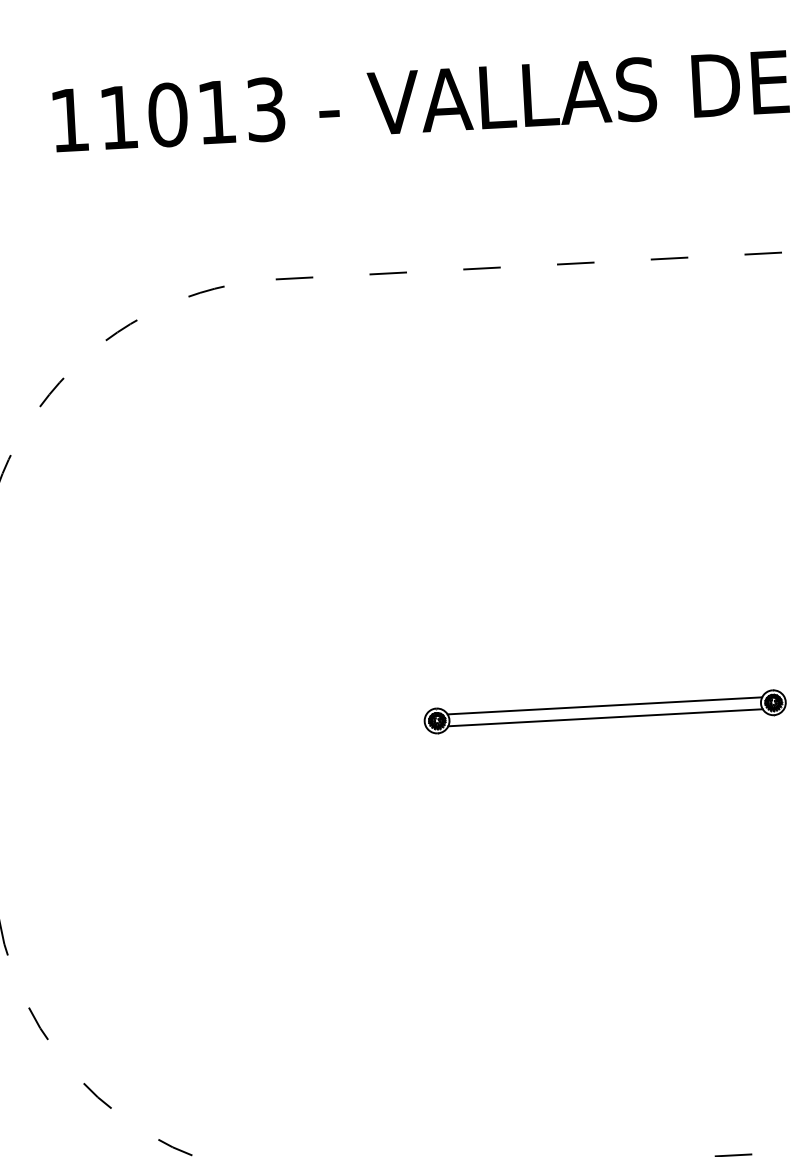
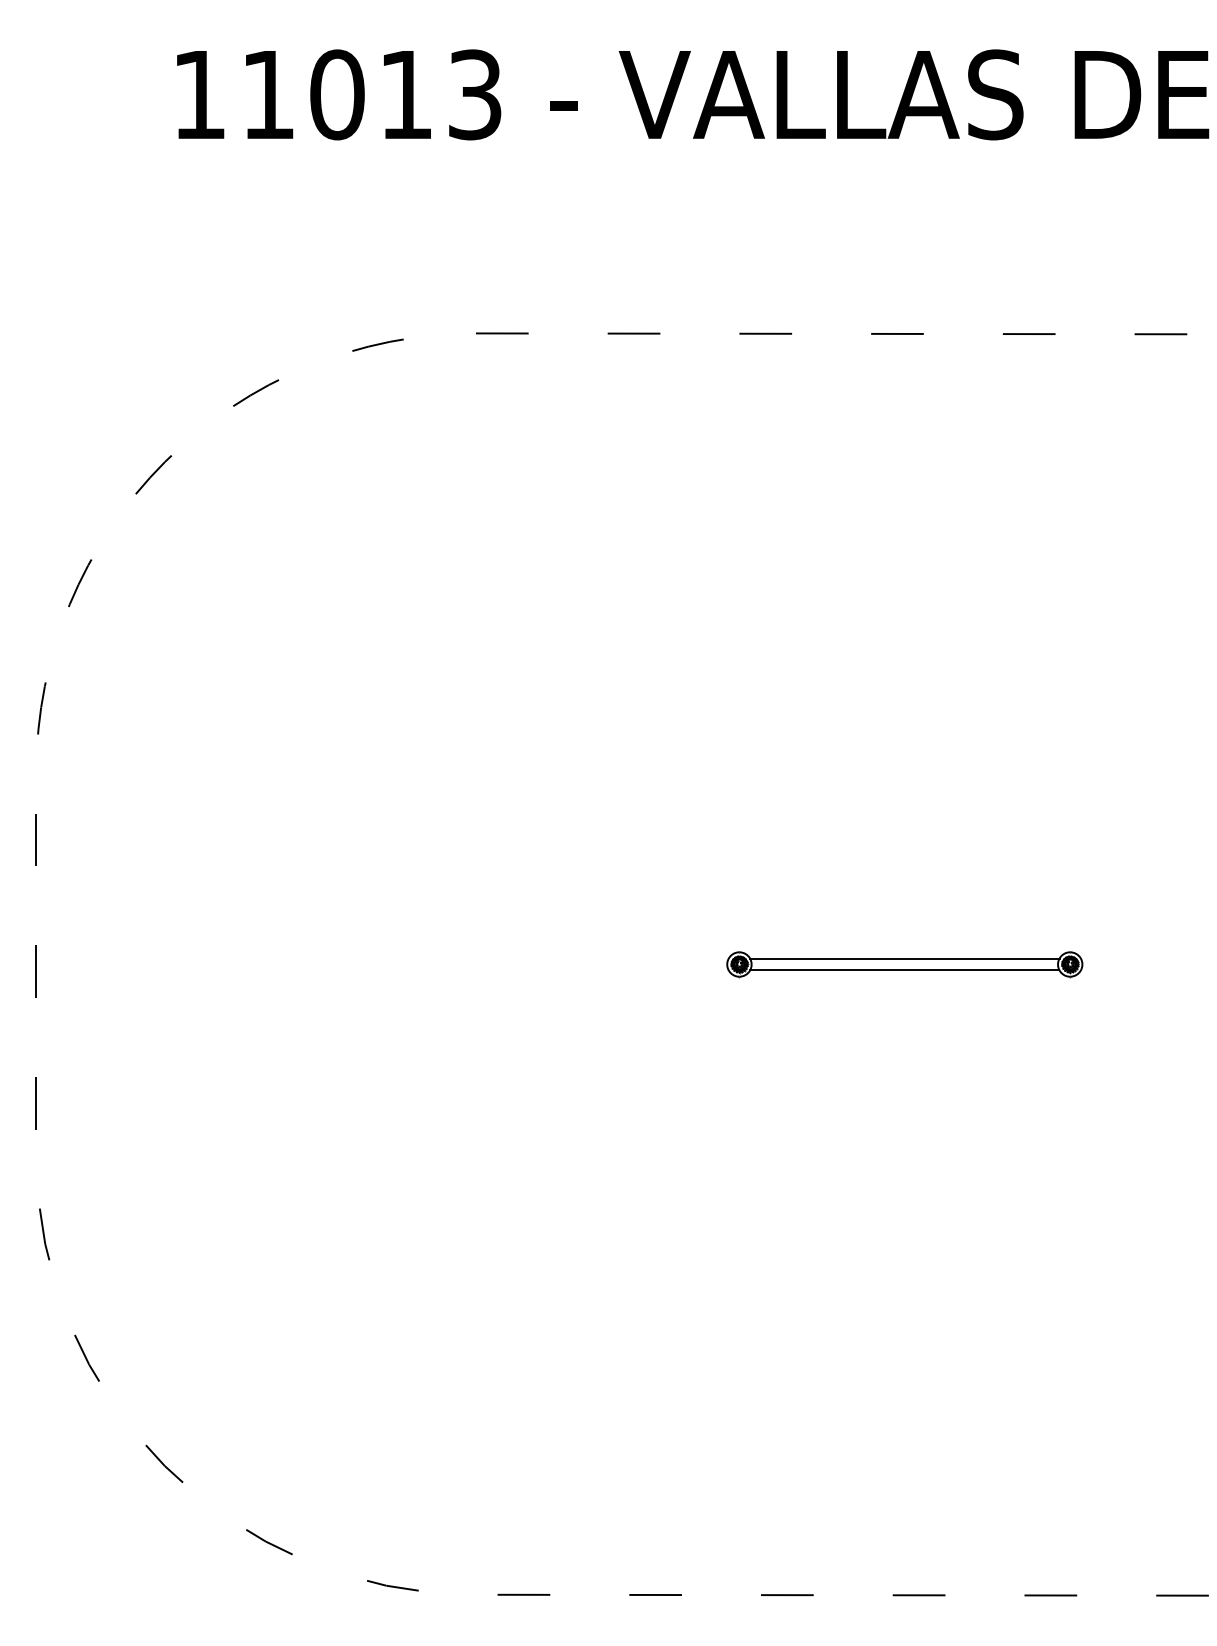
part: (605, 712) -> (904, 964), size x0.7

